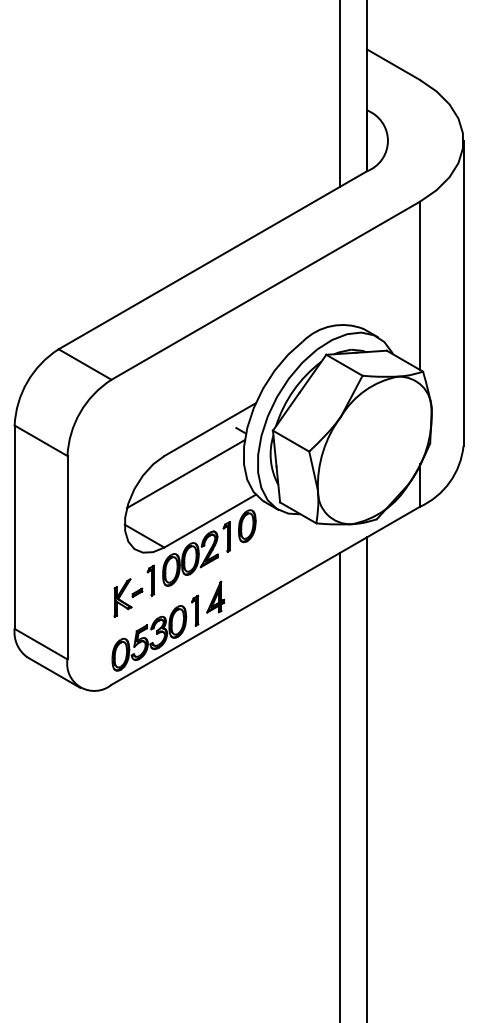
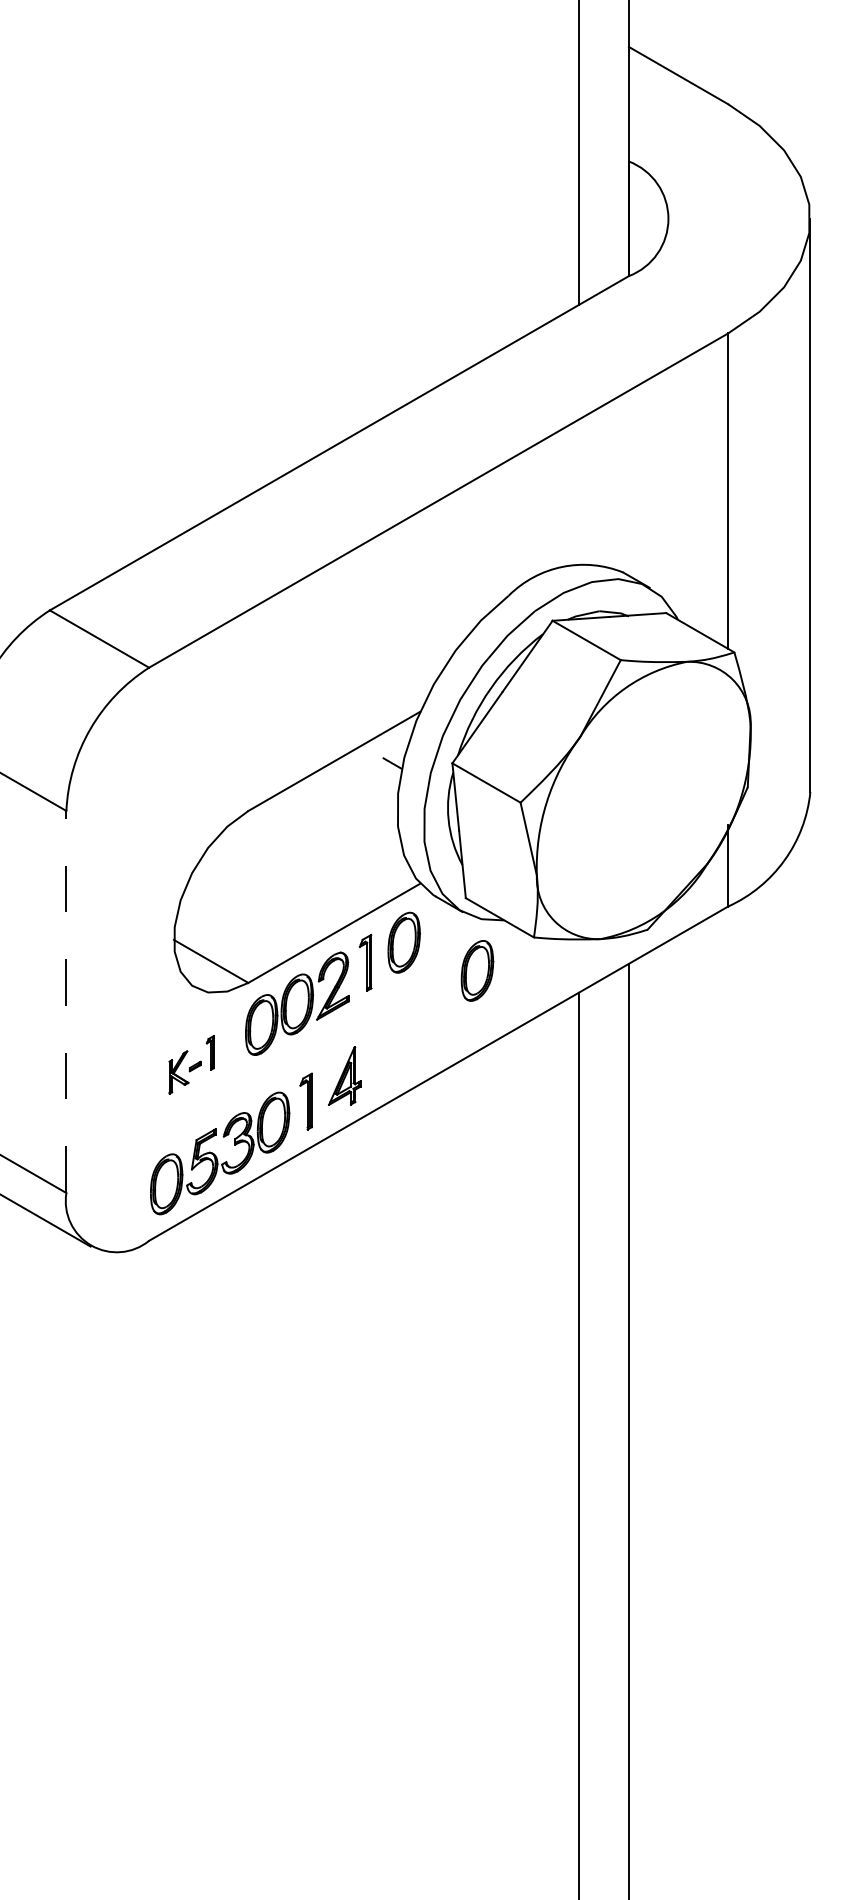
line: (185, 474) -> (288, 845), removed
part: (286, 540) -> (477, 969), added
line: (67, 557) -> (66, 1001), solid -> dashed
part: (133, 590) -> (190, 1063), size x0.6

